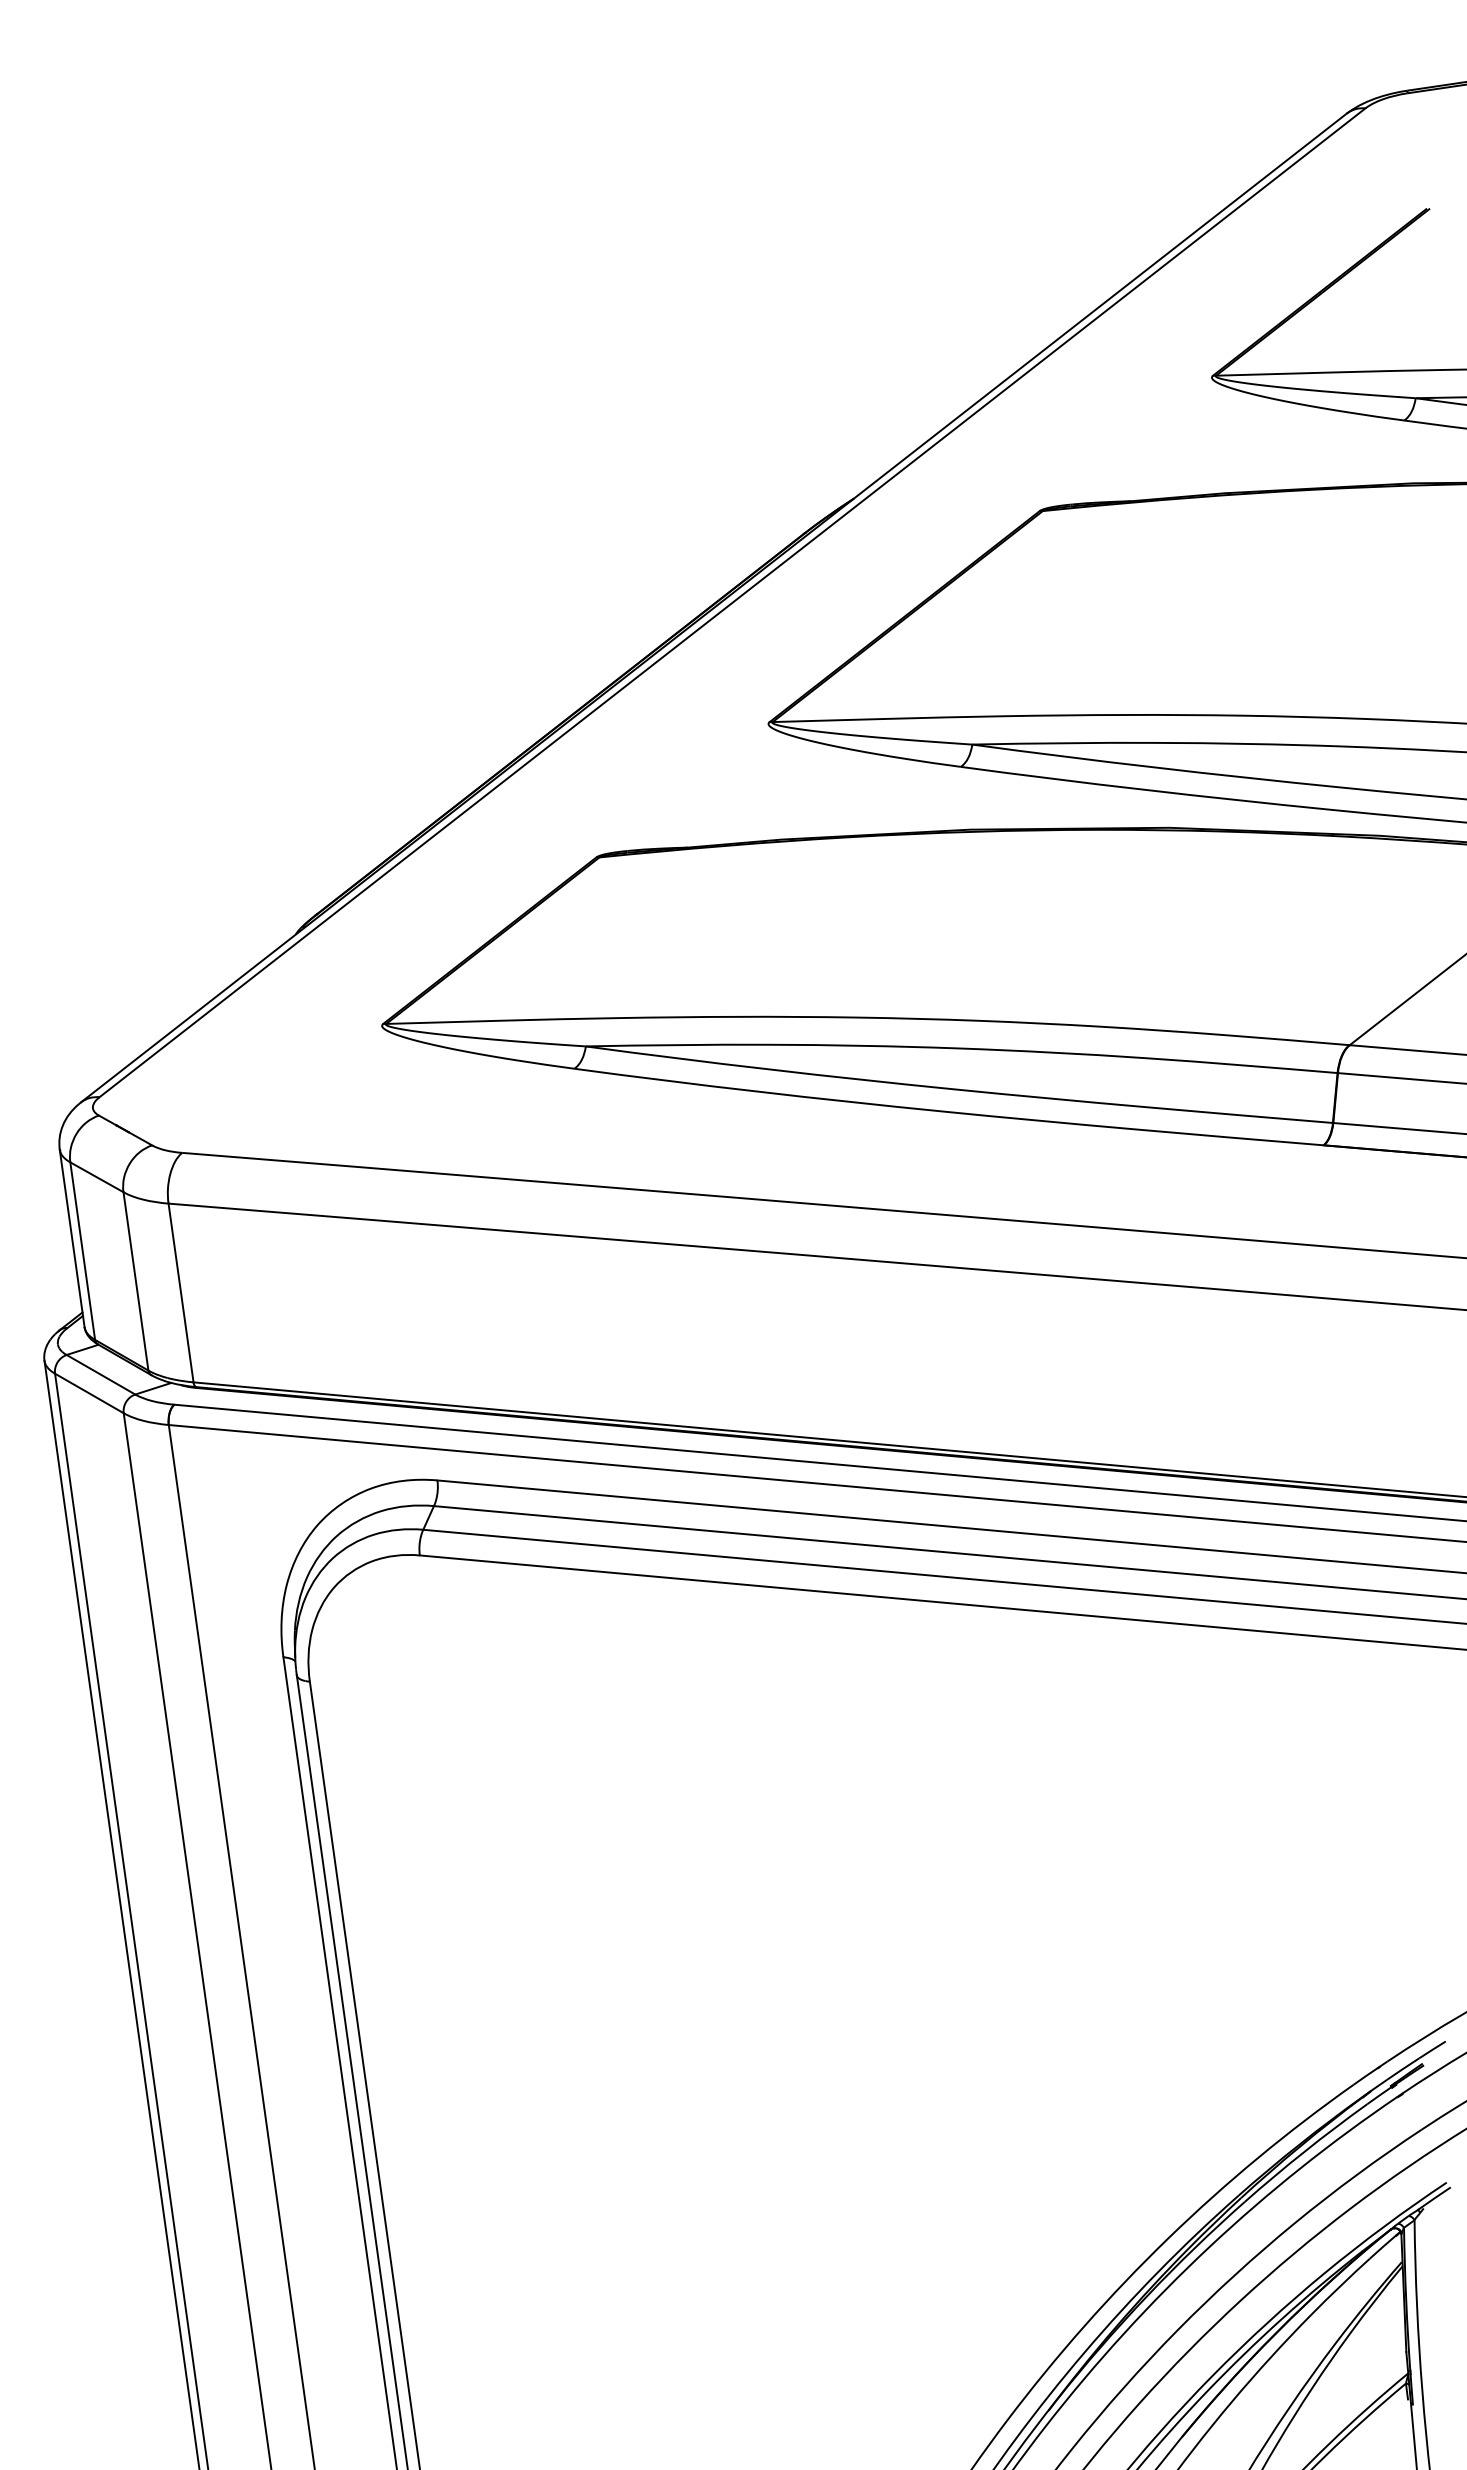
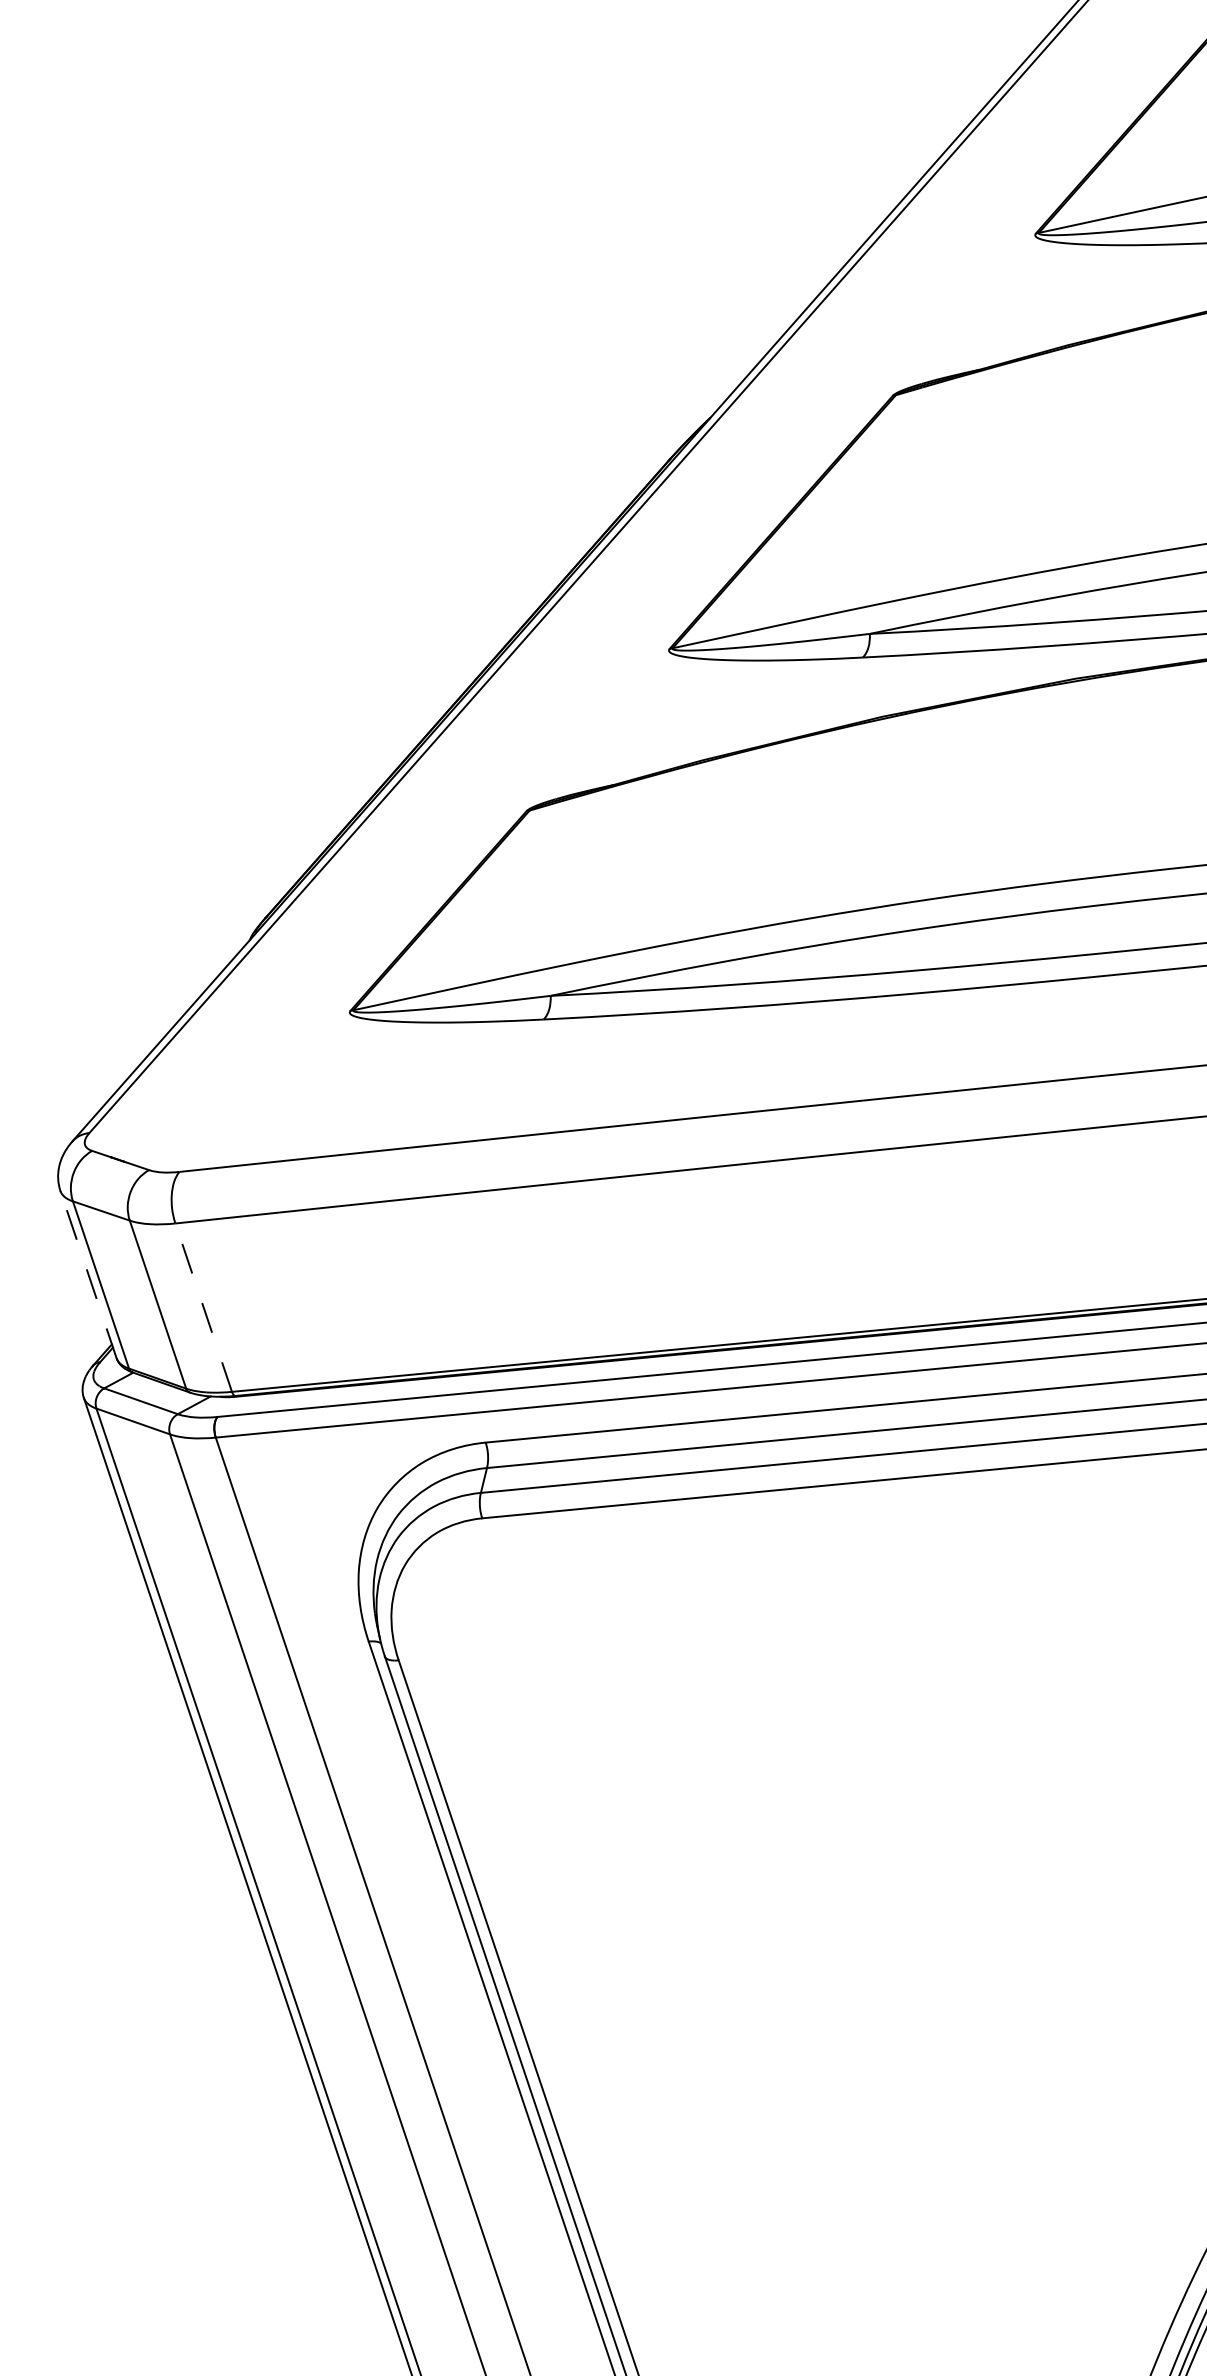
line: (72, 1238) -> (88, 1274), solid -> dashed
line: (180, 1292) -> (203, 1307), solid -> dashed

